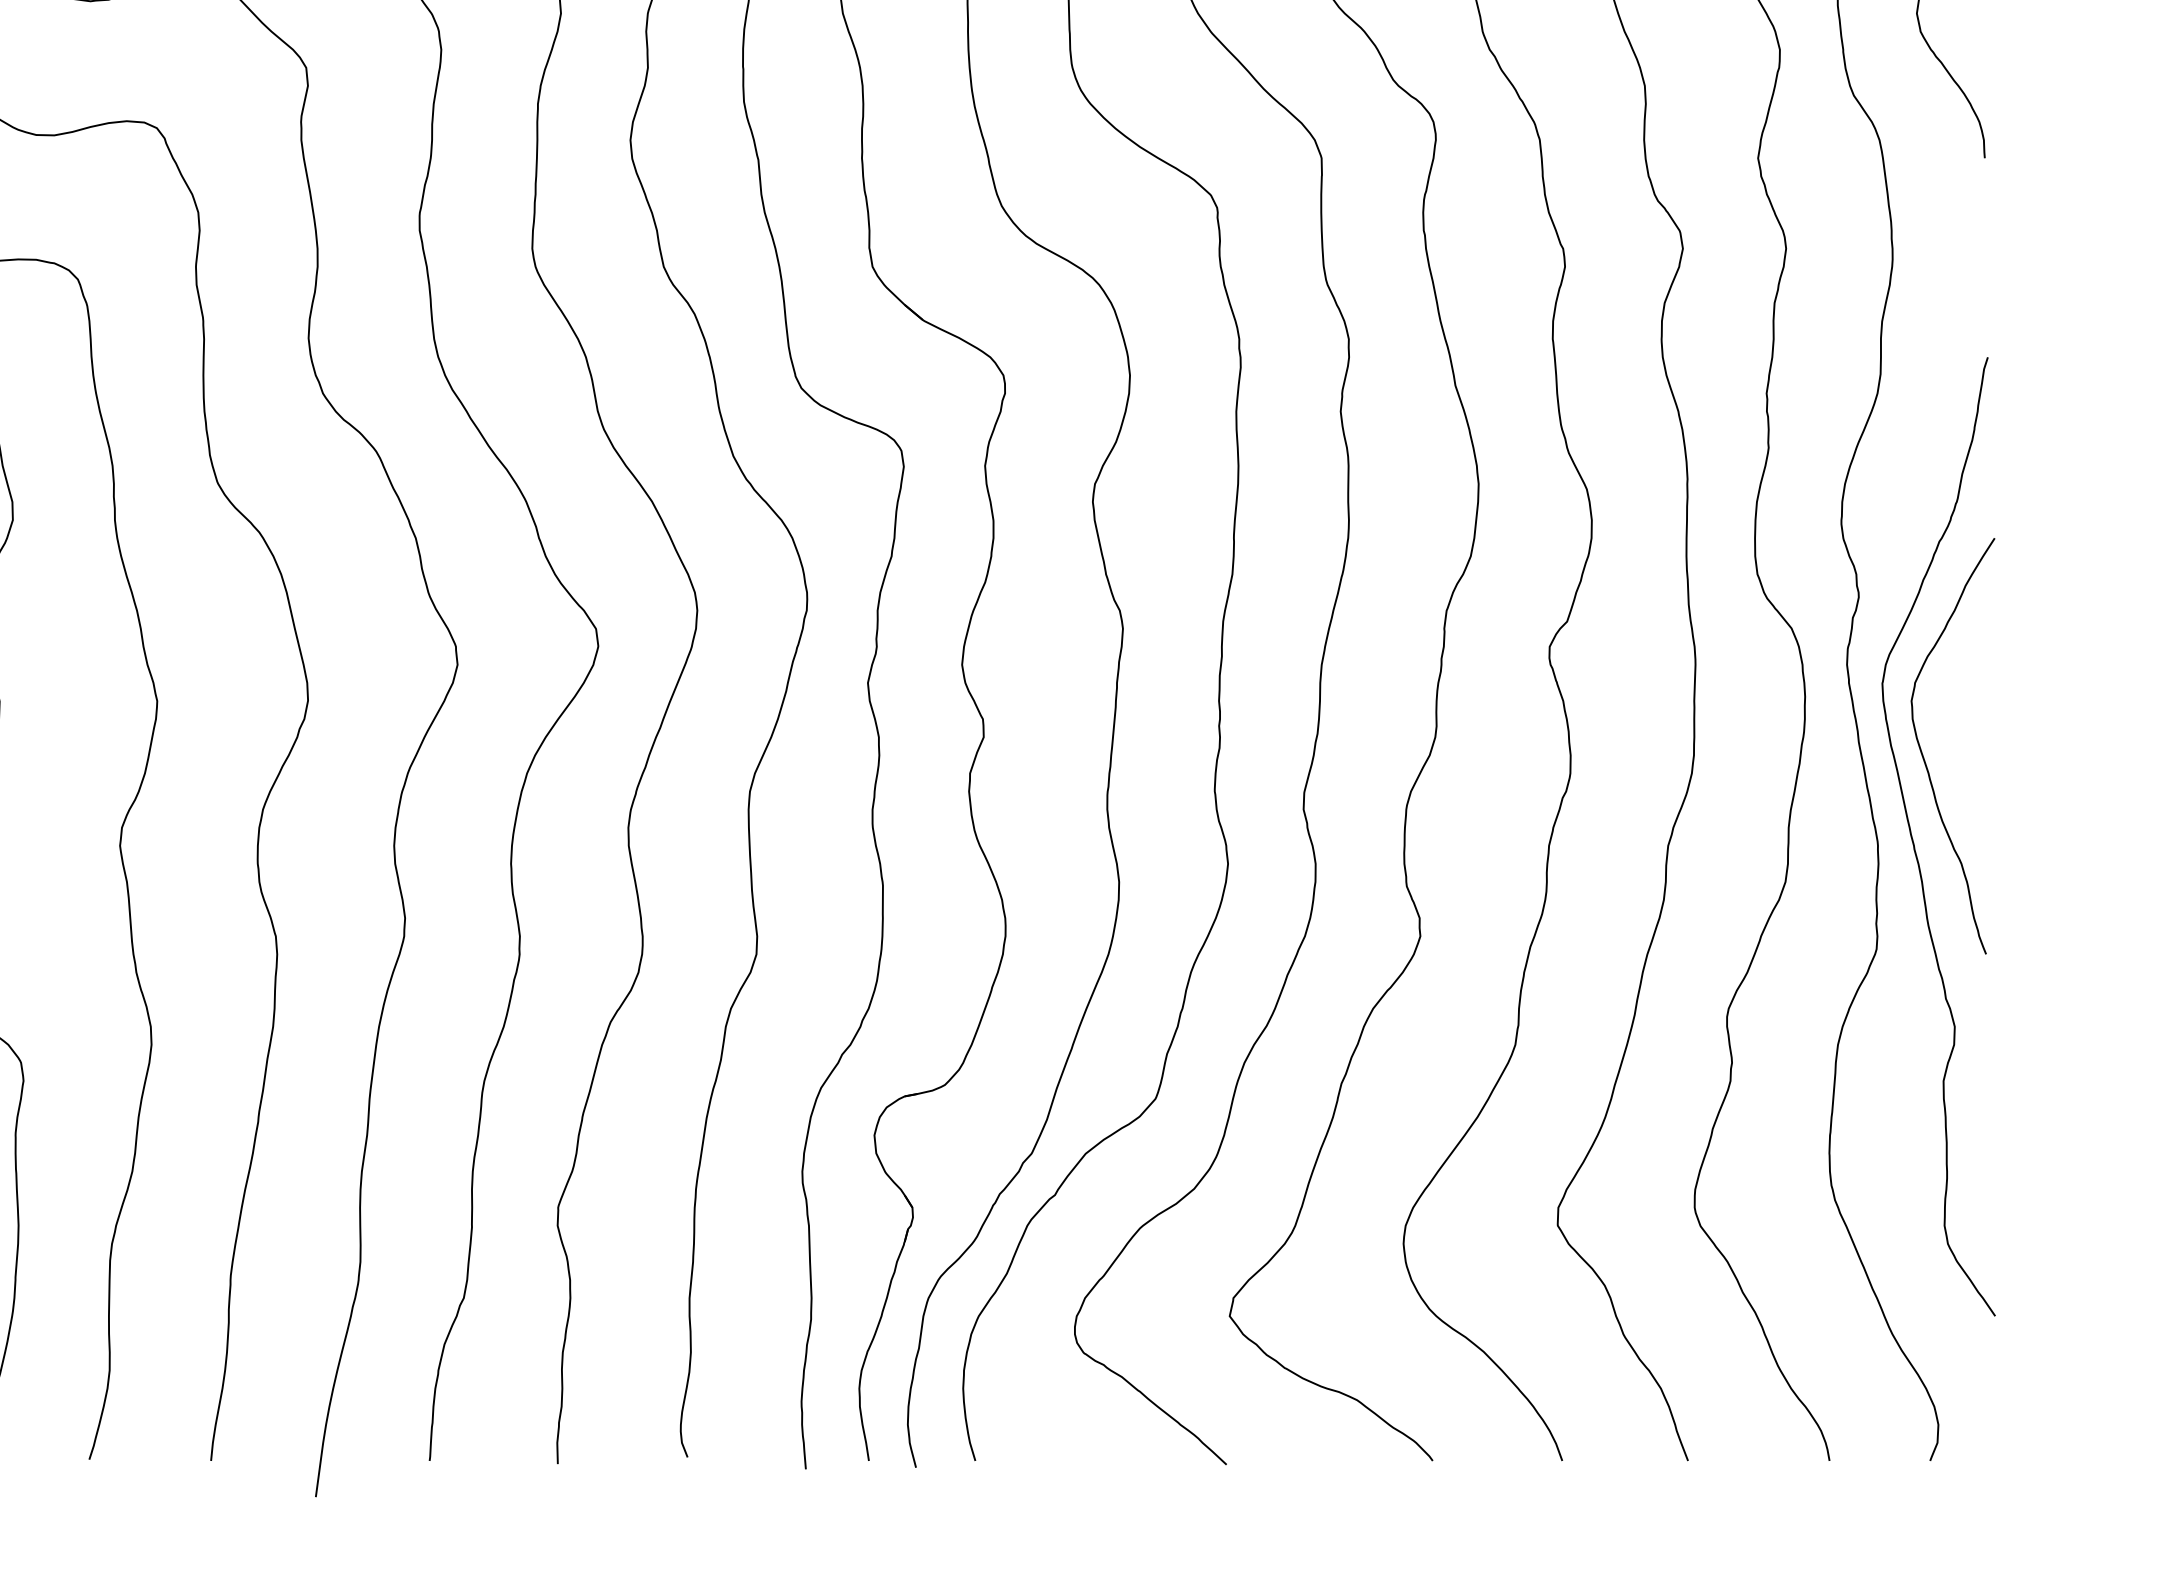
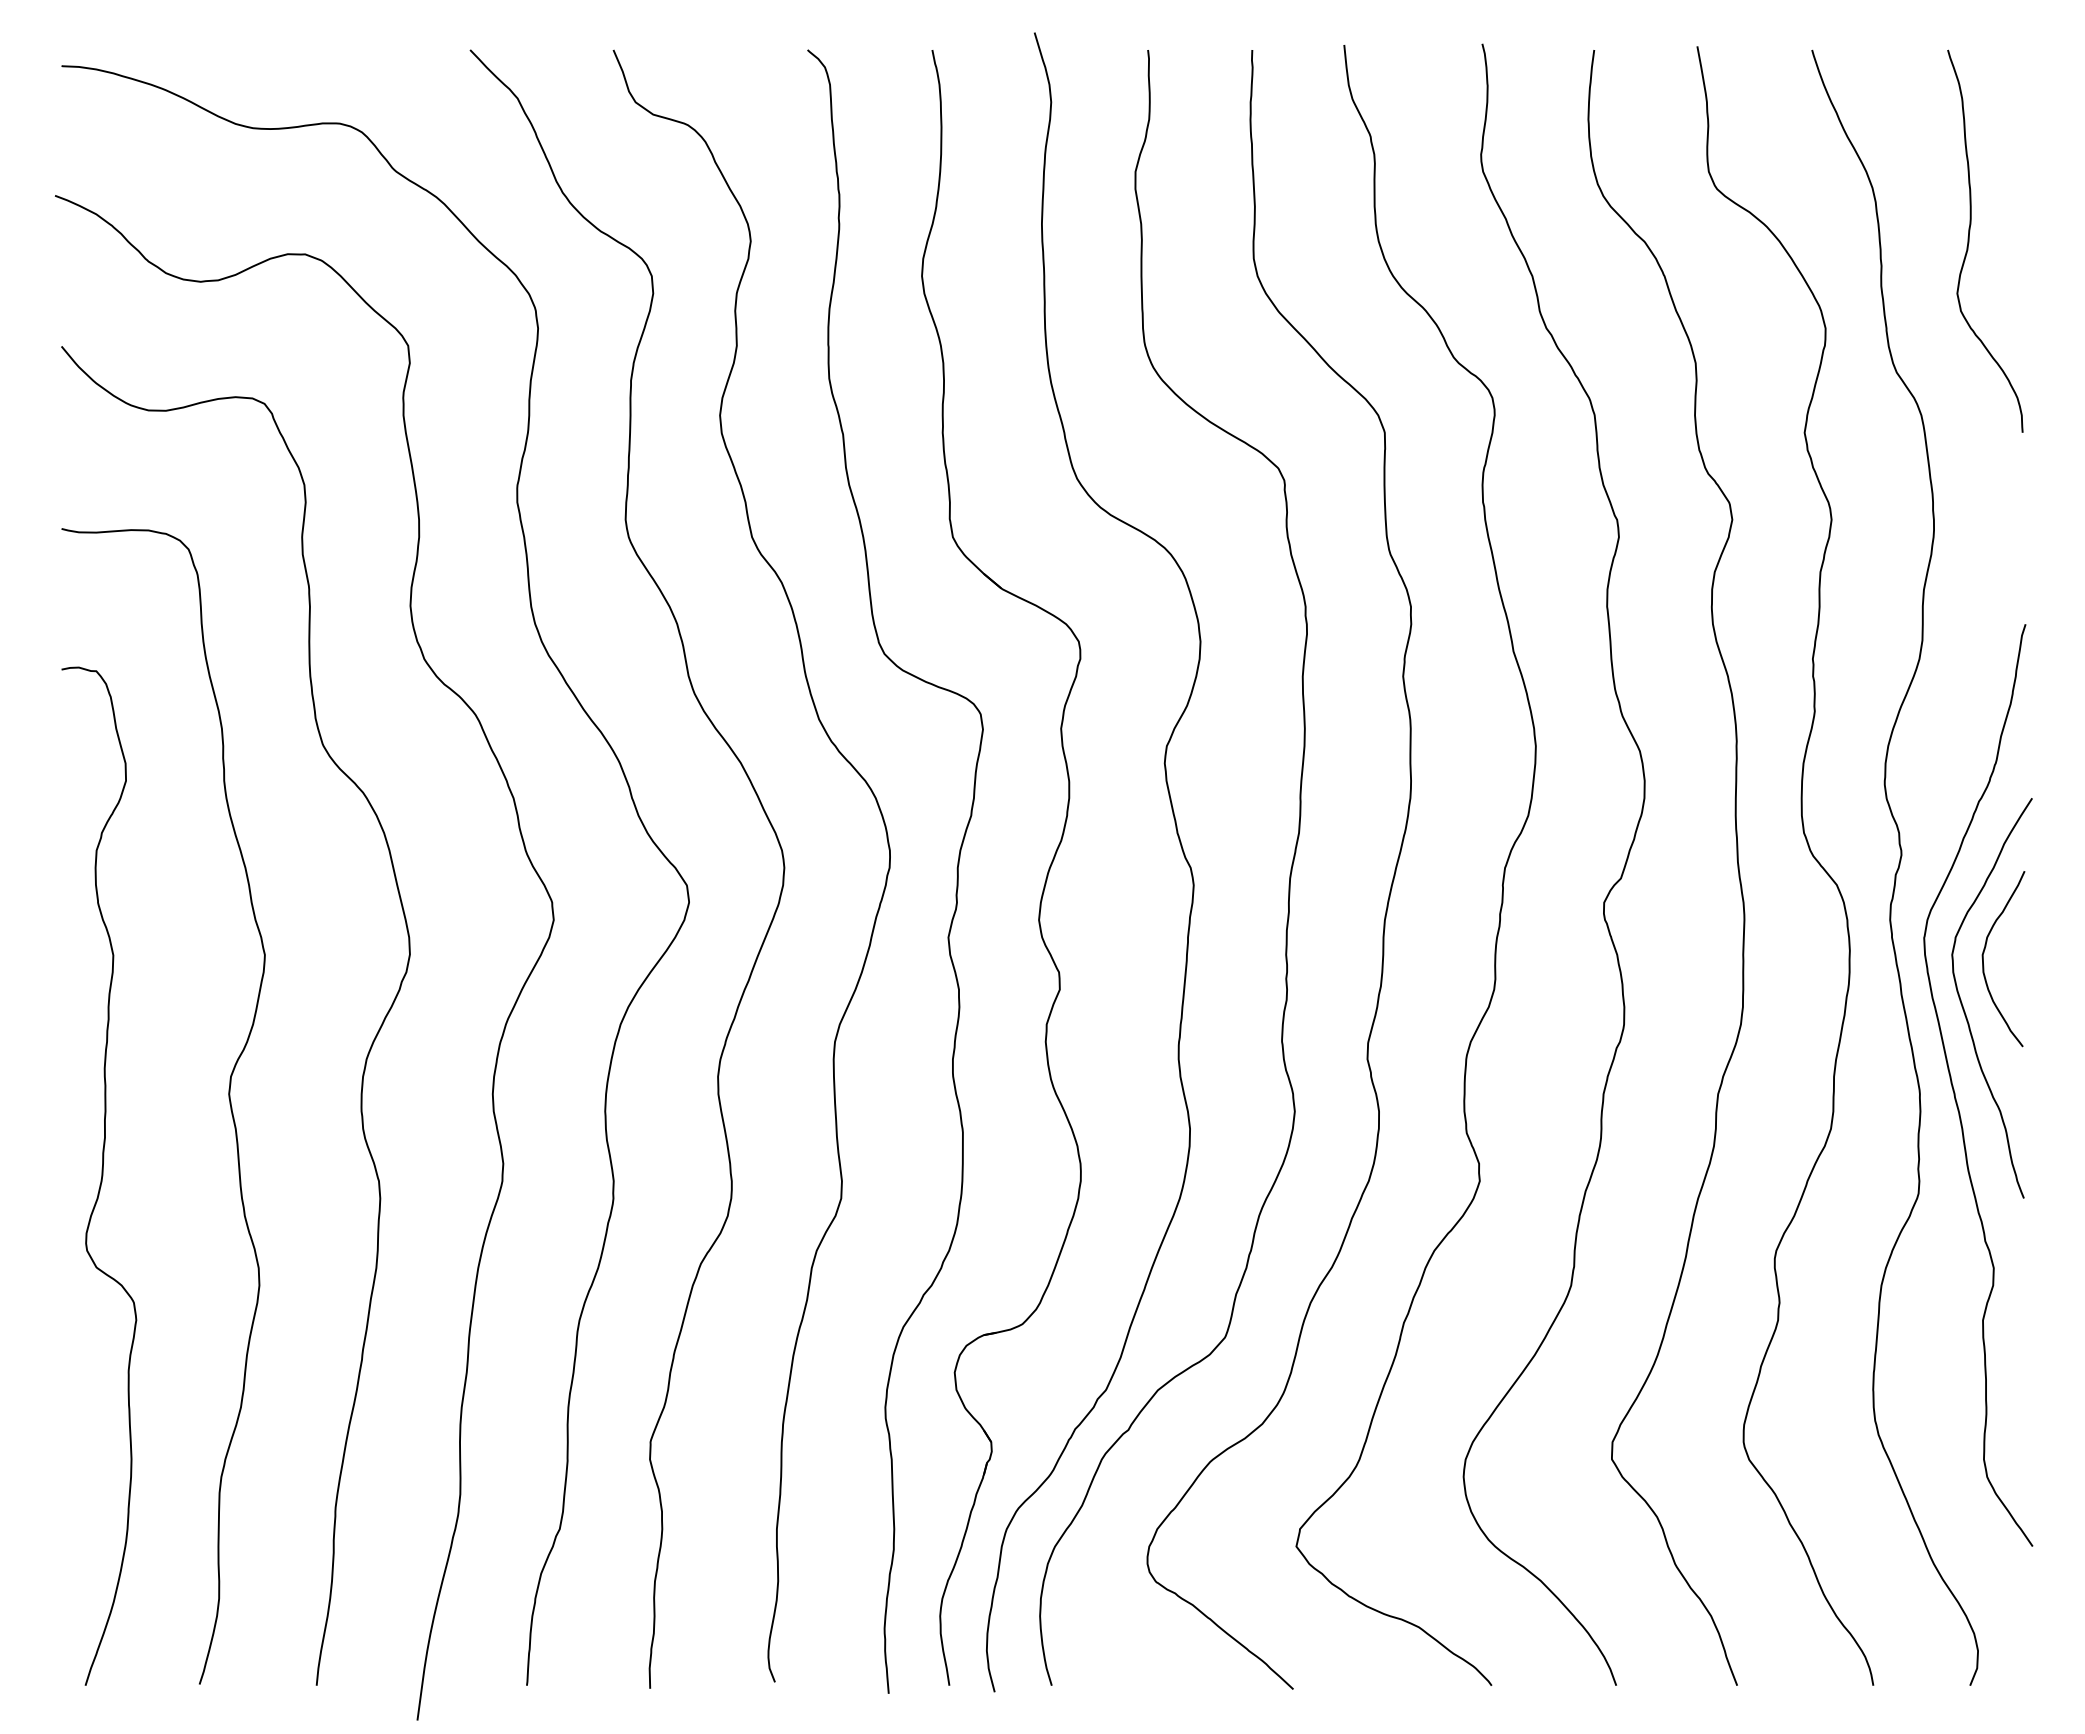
curve: (1945, 699) -> (1984, 953), added

